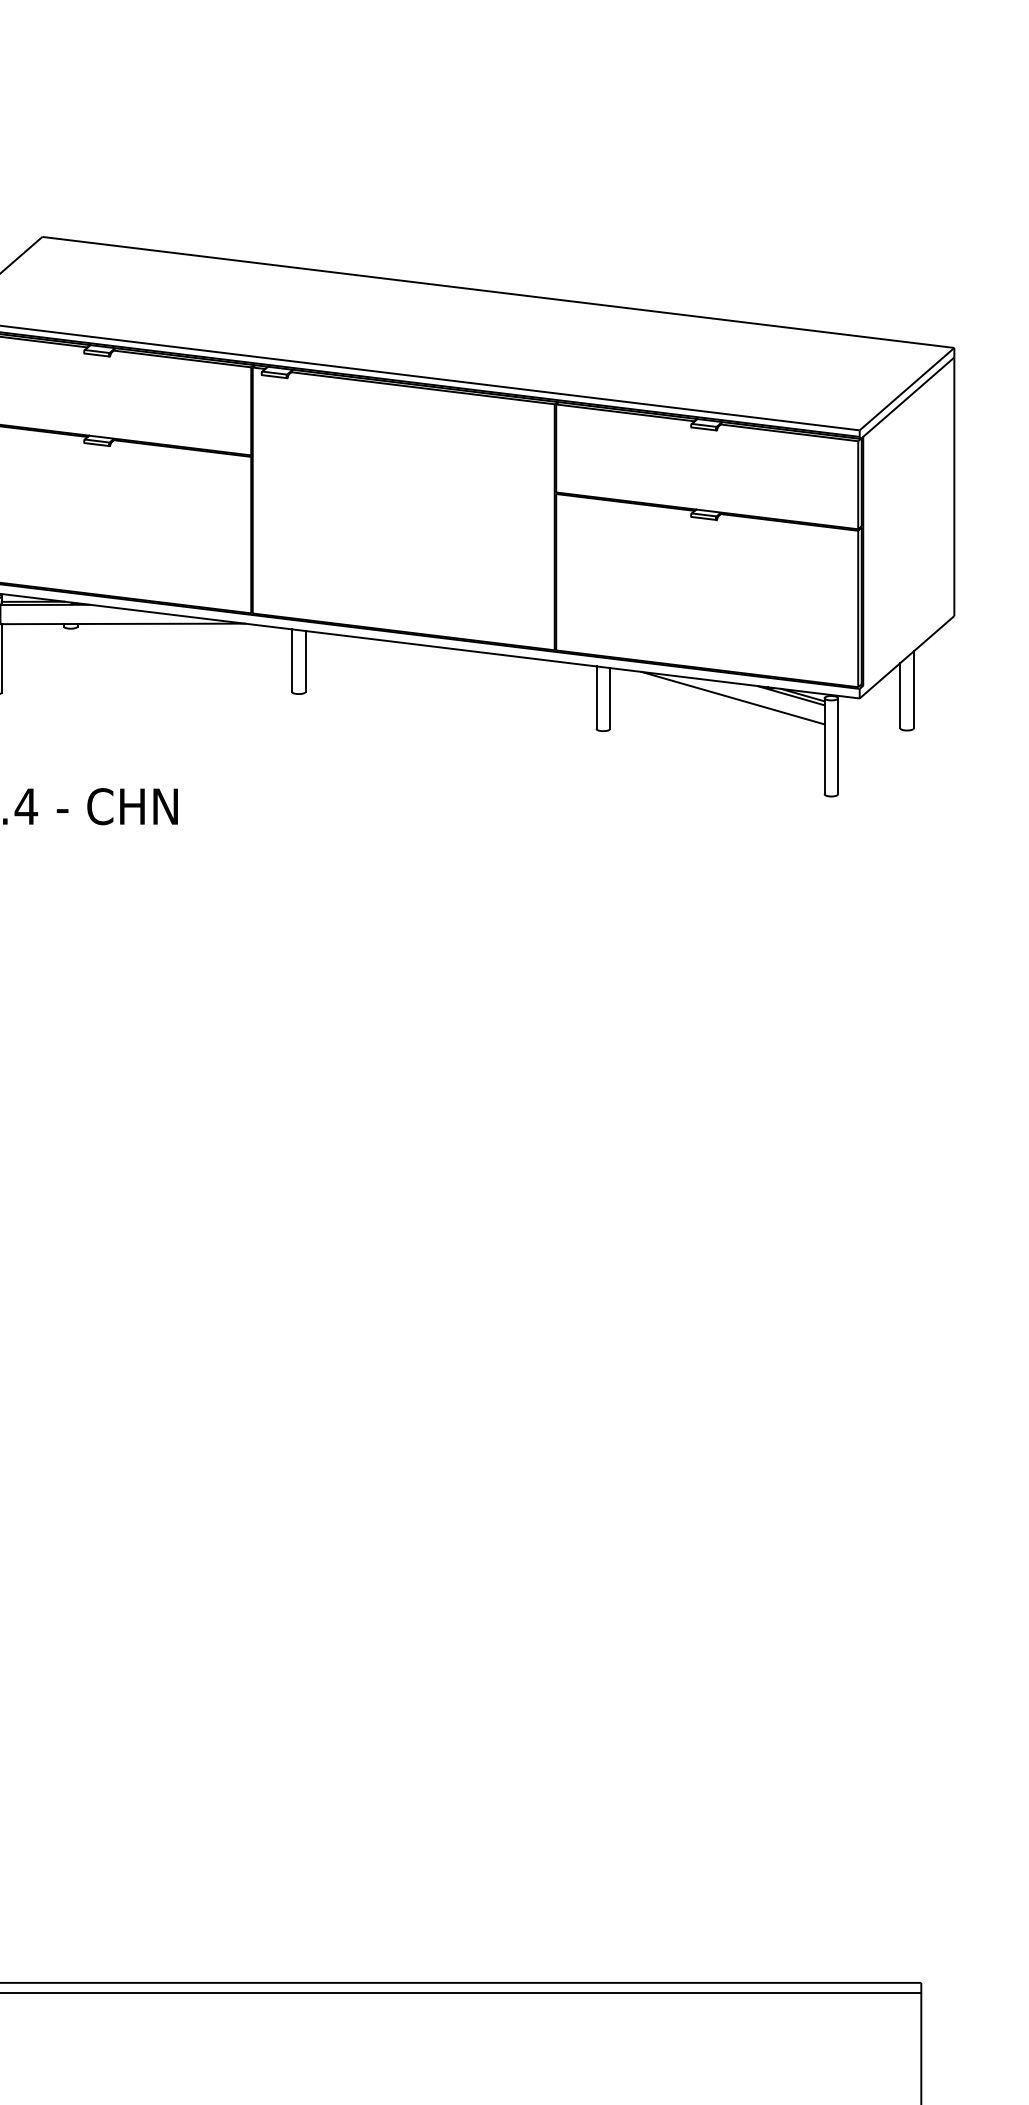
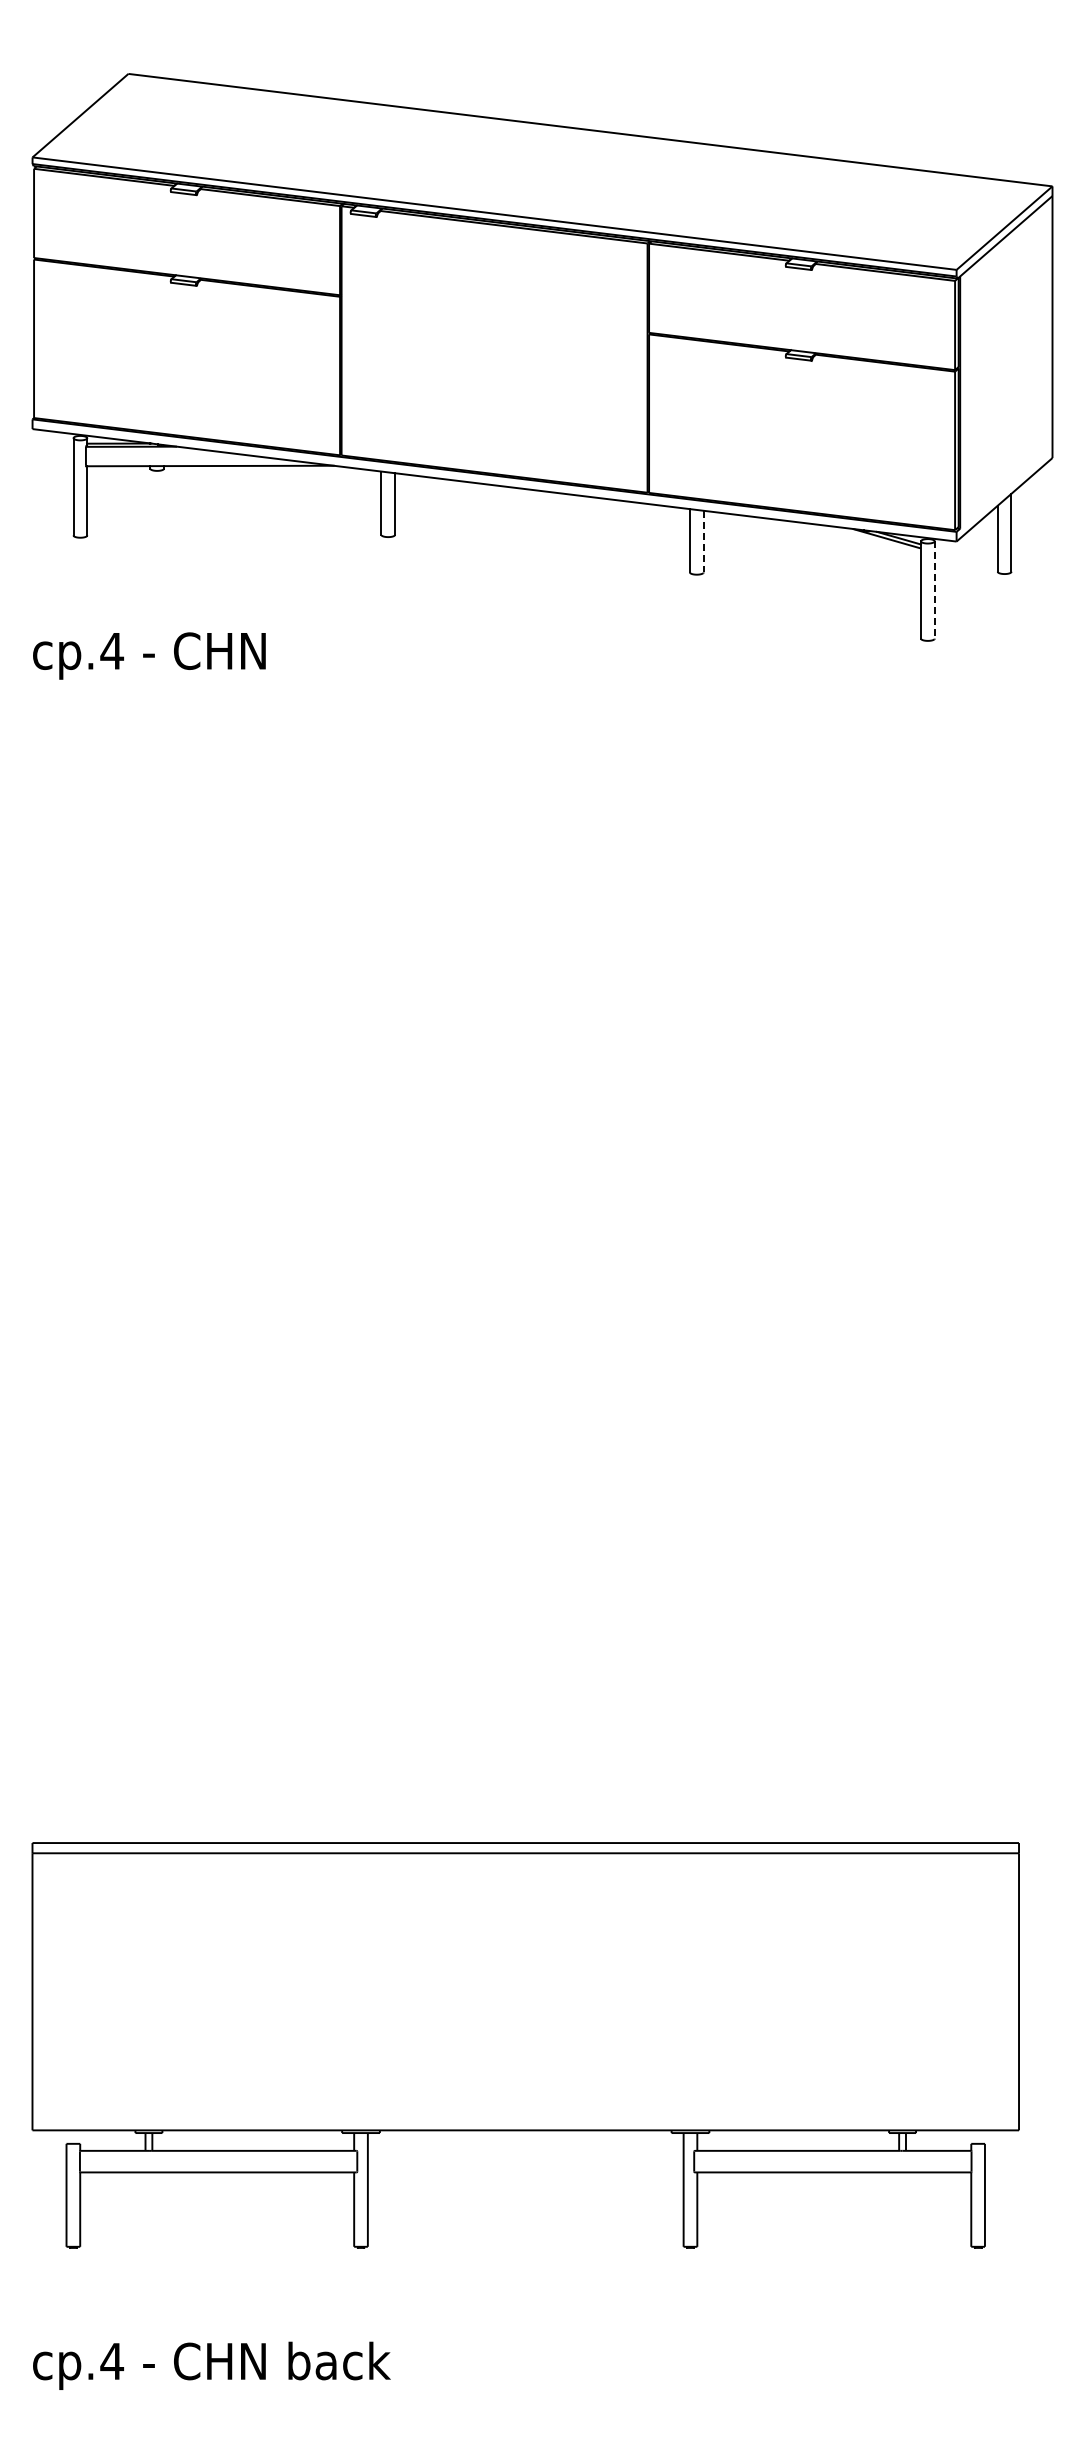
line: (733, 697) -> (828, 540), removed
line: (609, 698) -> (703, 541), solid -> dashed
line: (837, 746) -> (934, 590), solid -> dashed

